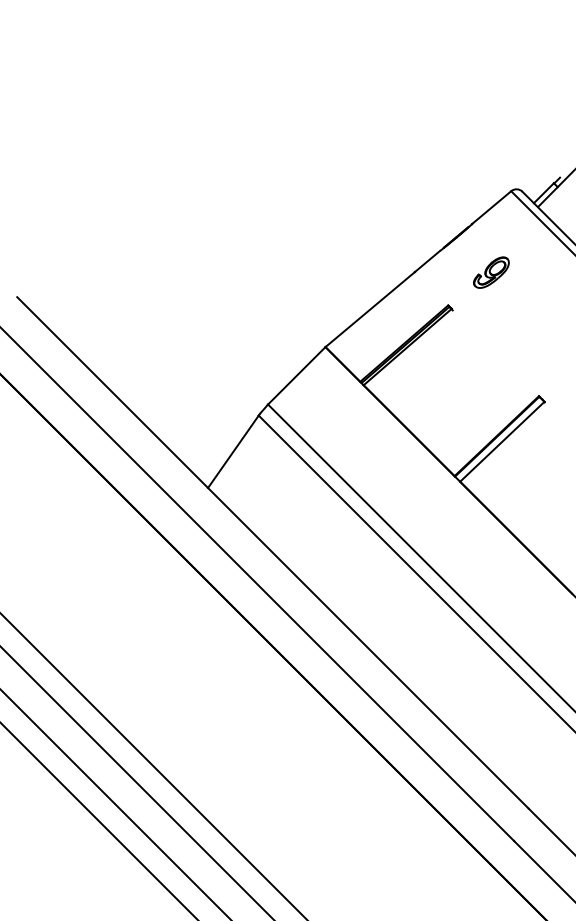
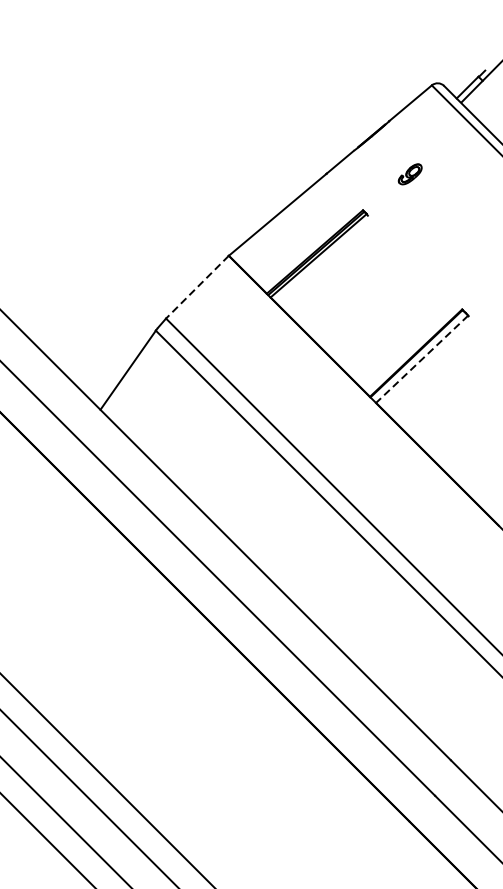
part: (491, 272) -> (410, 174), size x0.6
line: (296, 375) -> (197, 286), solid -> dashed
line: (502, 442) -> (422, 360), solid -> dashed

